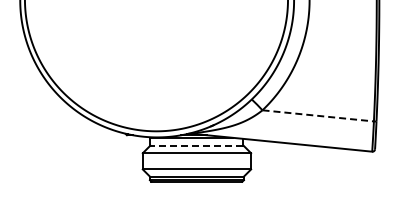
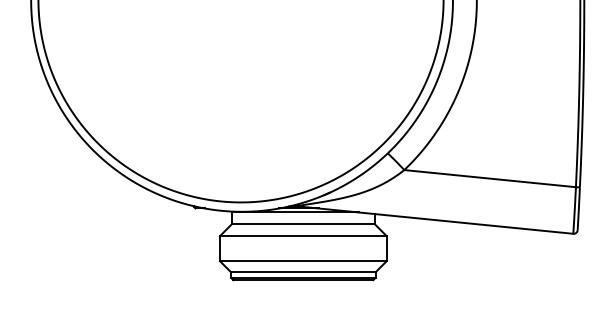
line: (318, 115) -> (490, 178), dashed -> solid
line: (196, 145) -> (302, 224), dashed -> solid

